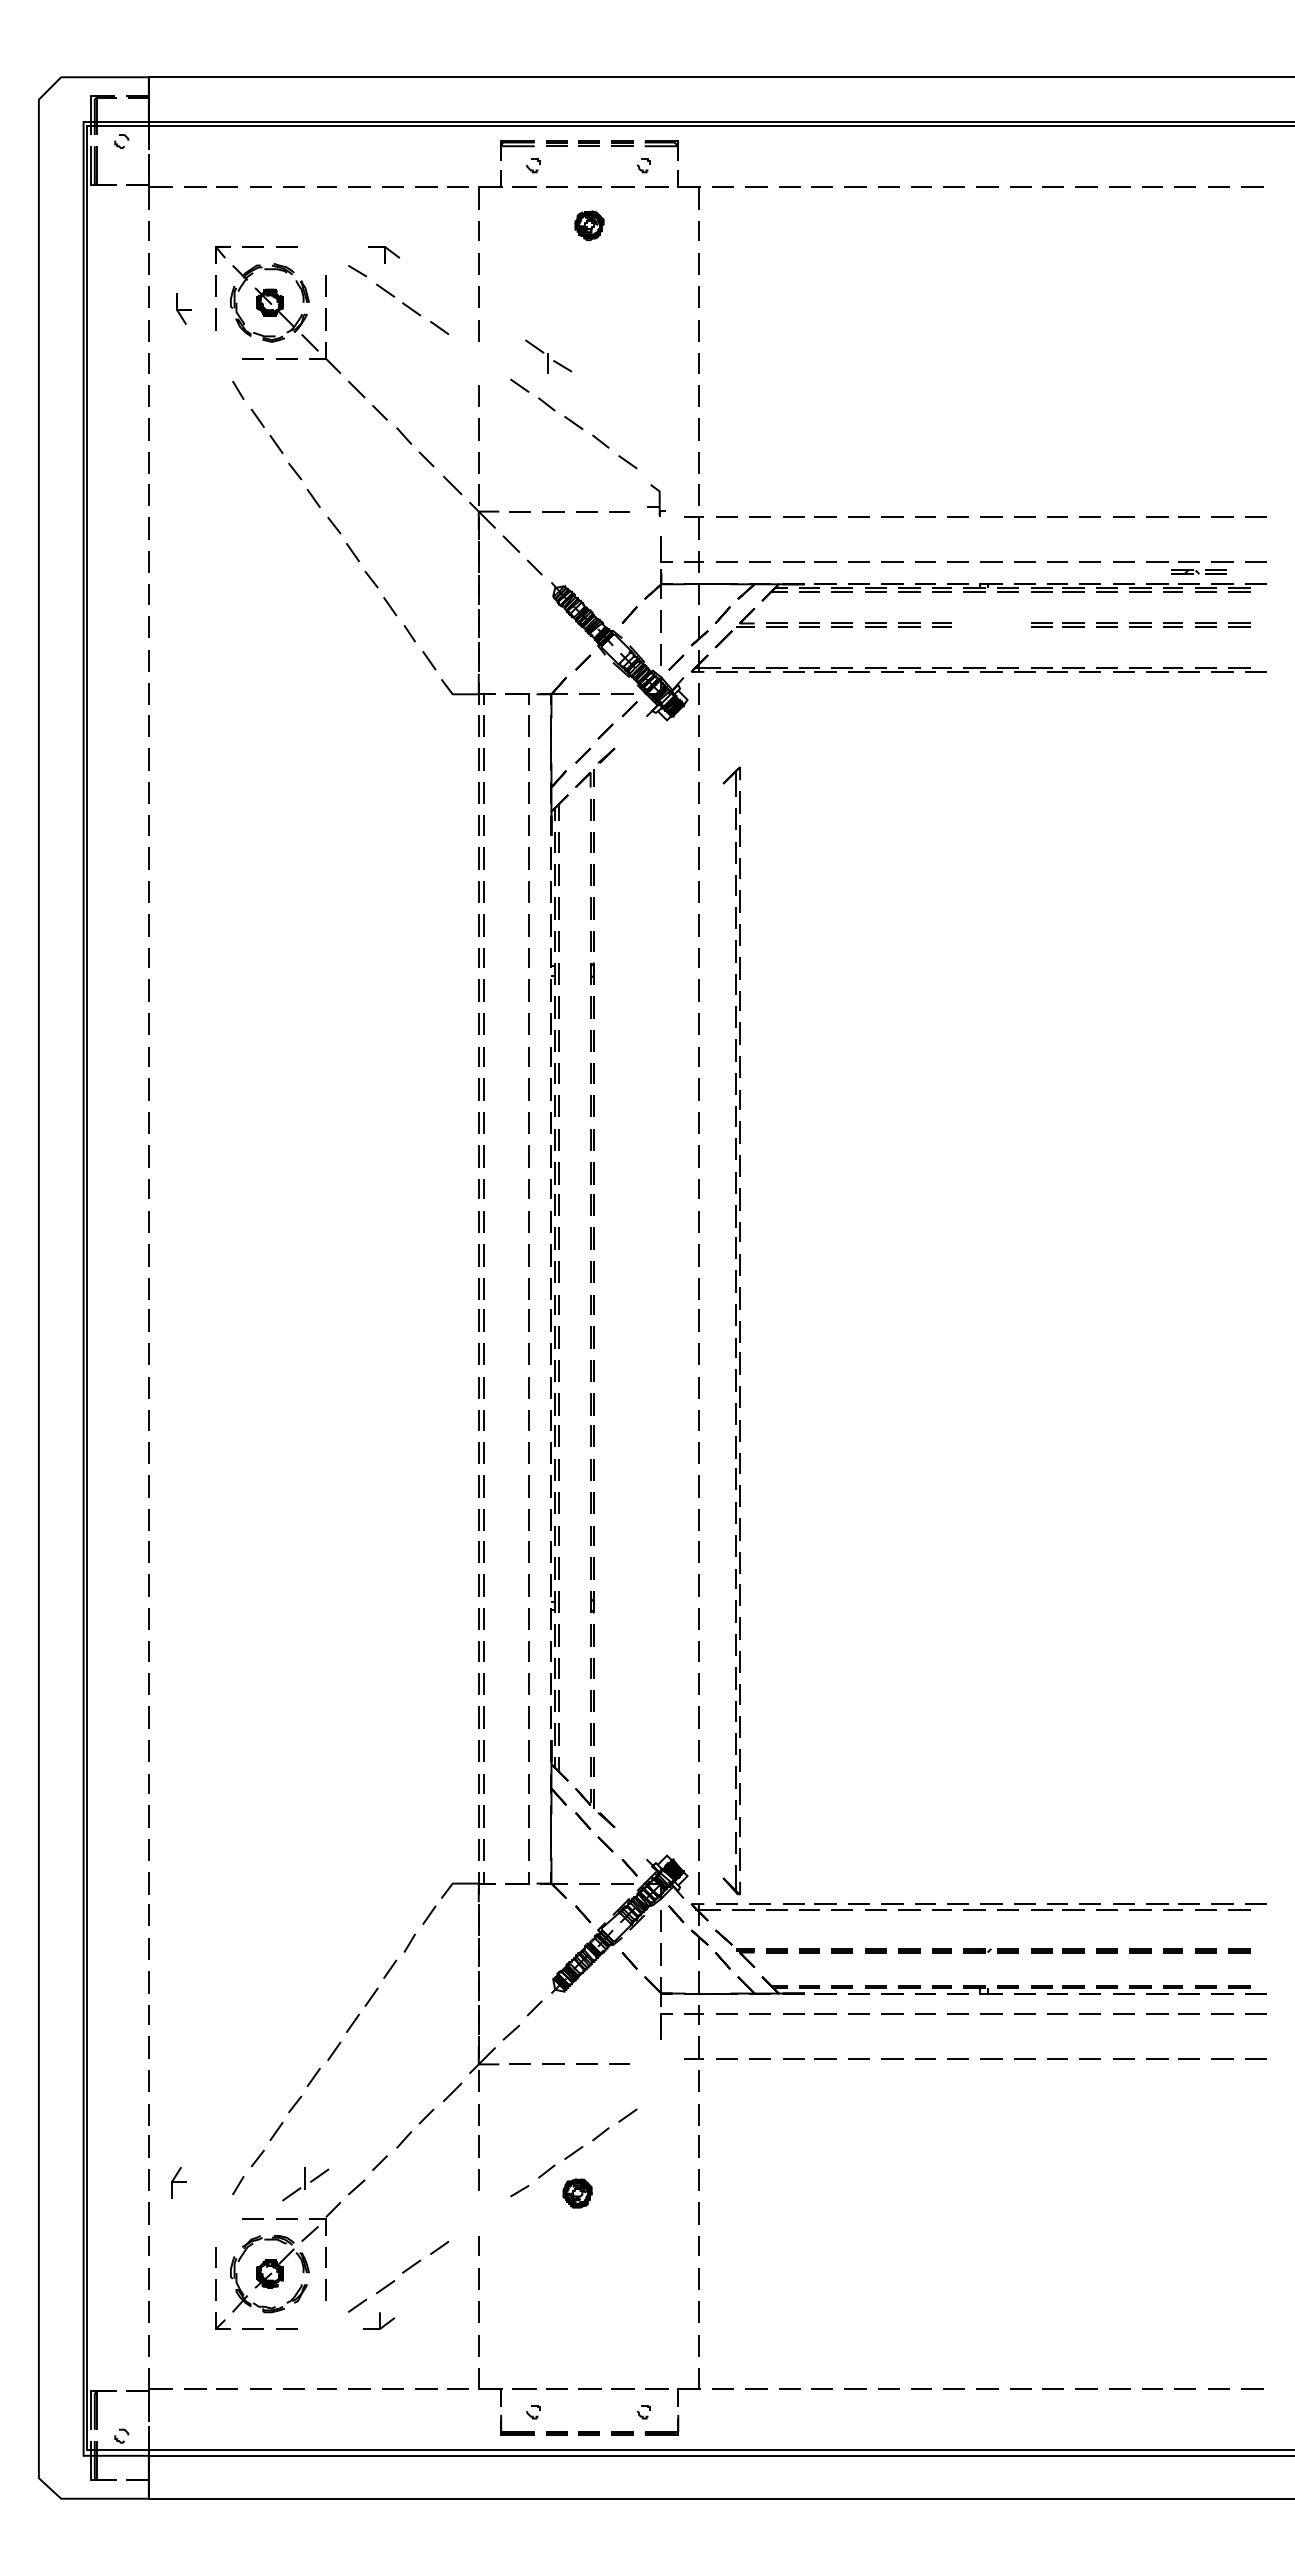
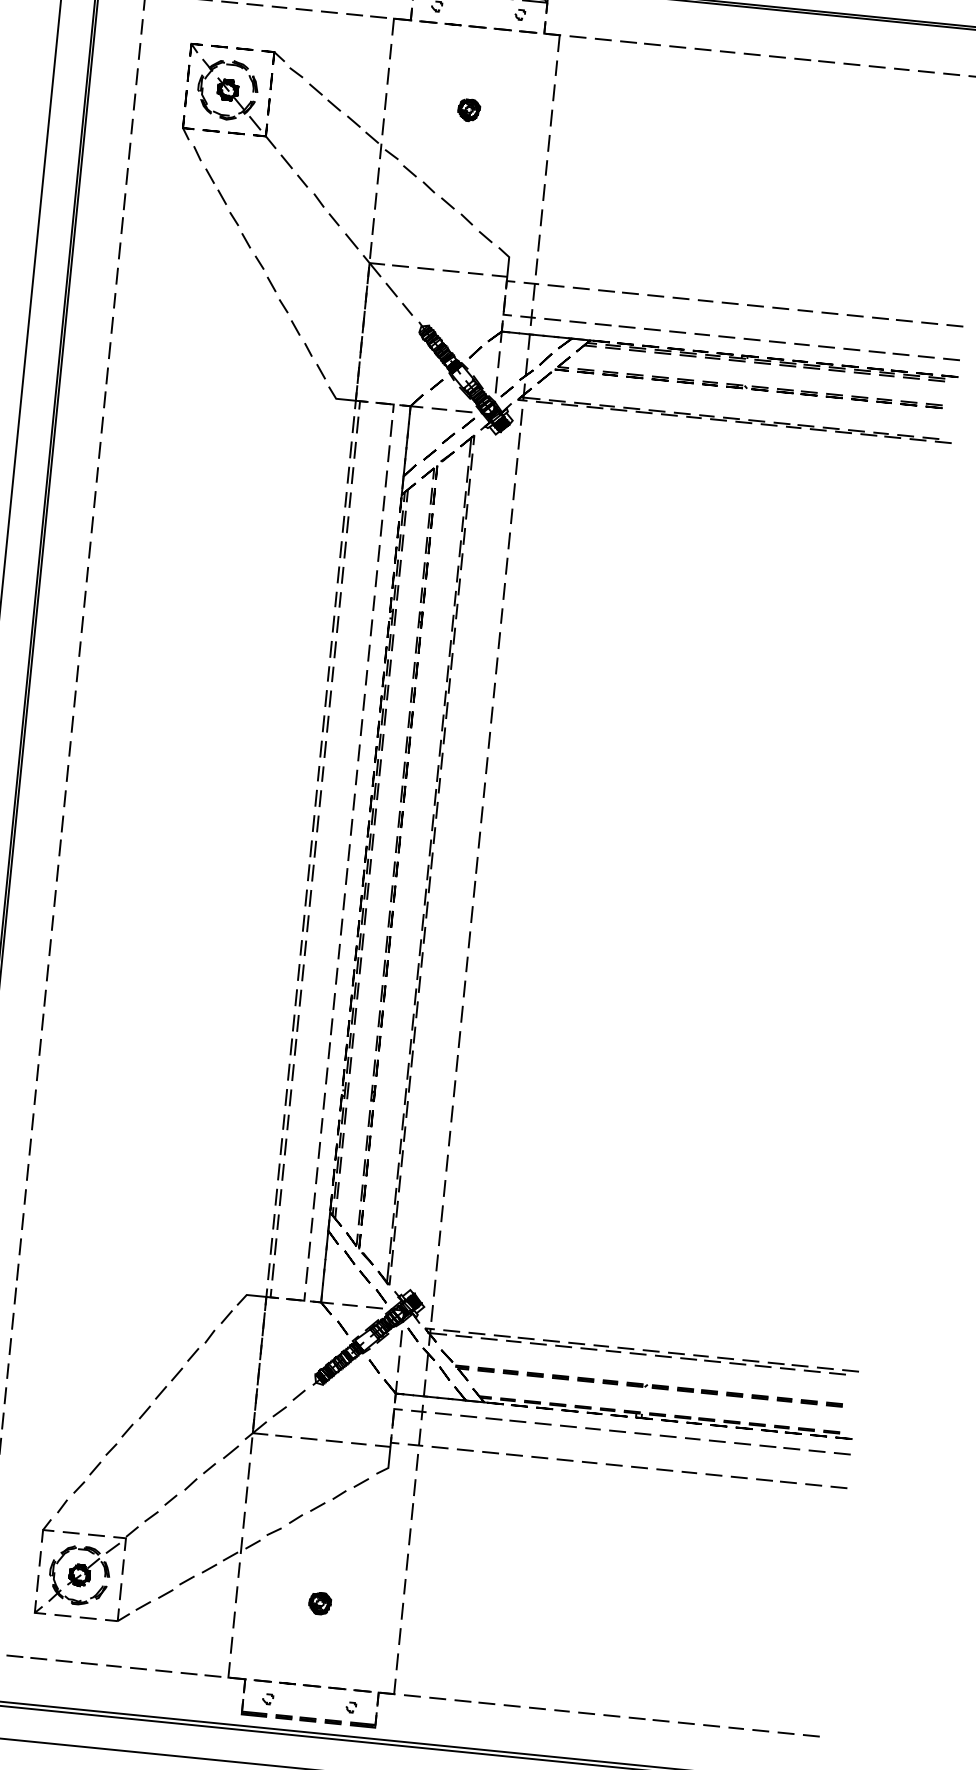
part: (589, 225) -> (469, 110), moved
part: (384, 254) -> (273, 57), moved
part: (183, 308) -> (188, 127), moved
part: (548, 356) -> (381, 146), moved
part: (656, 500) -> (504, 268), size x1.67
part: (1198, 571) -> (746, 386), moved
part: (735, 1325) -> (428, 855), moved
part: (656, 2075) -> (385, 1454), added
part: (178, 2182) -> (48, 1530), moved
part: (305, 2184) -> (241, 1550), moved
part: (577, 2193) -> (320, 1603), moved
part: (379, 2320) -> (118, 1614), moved

